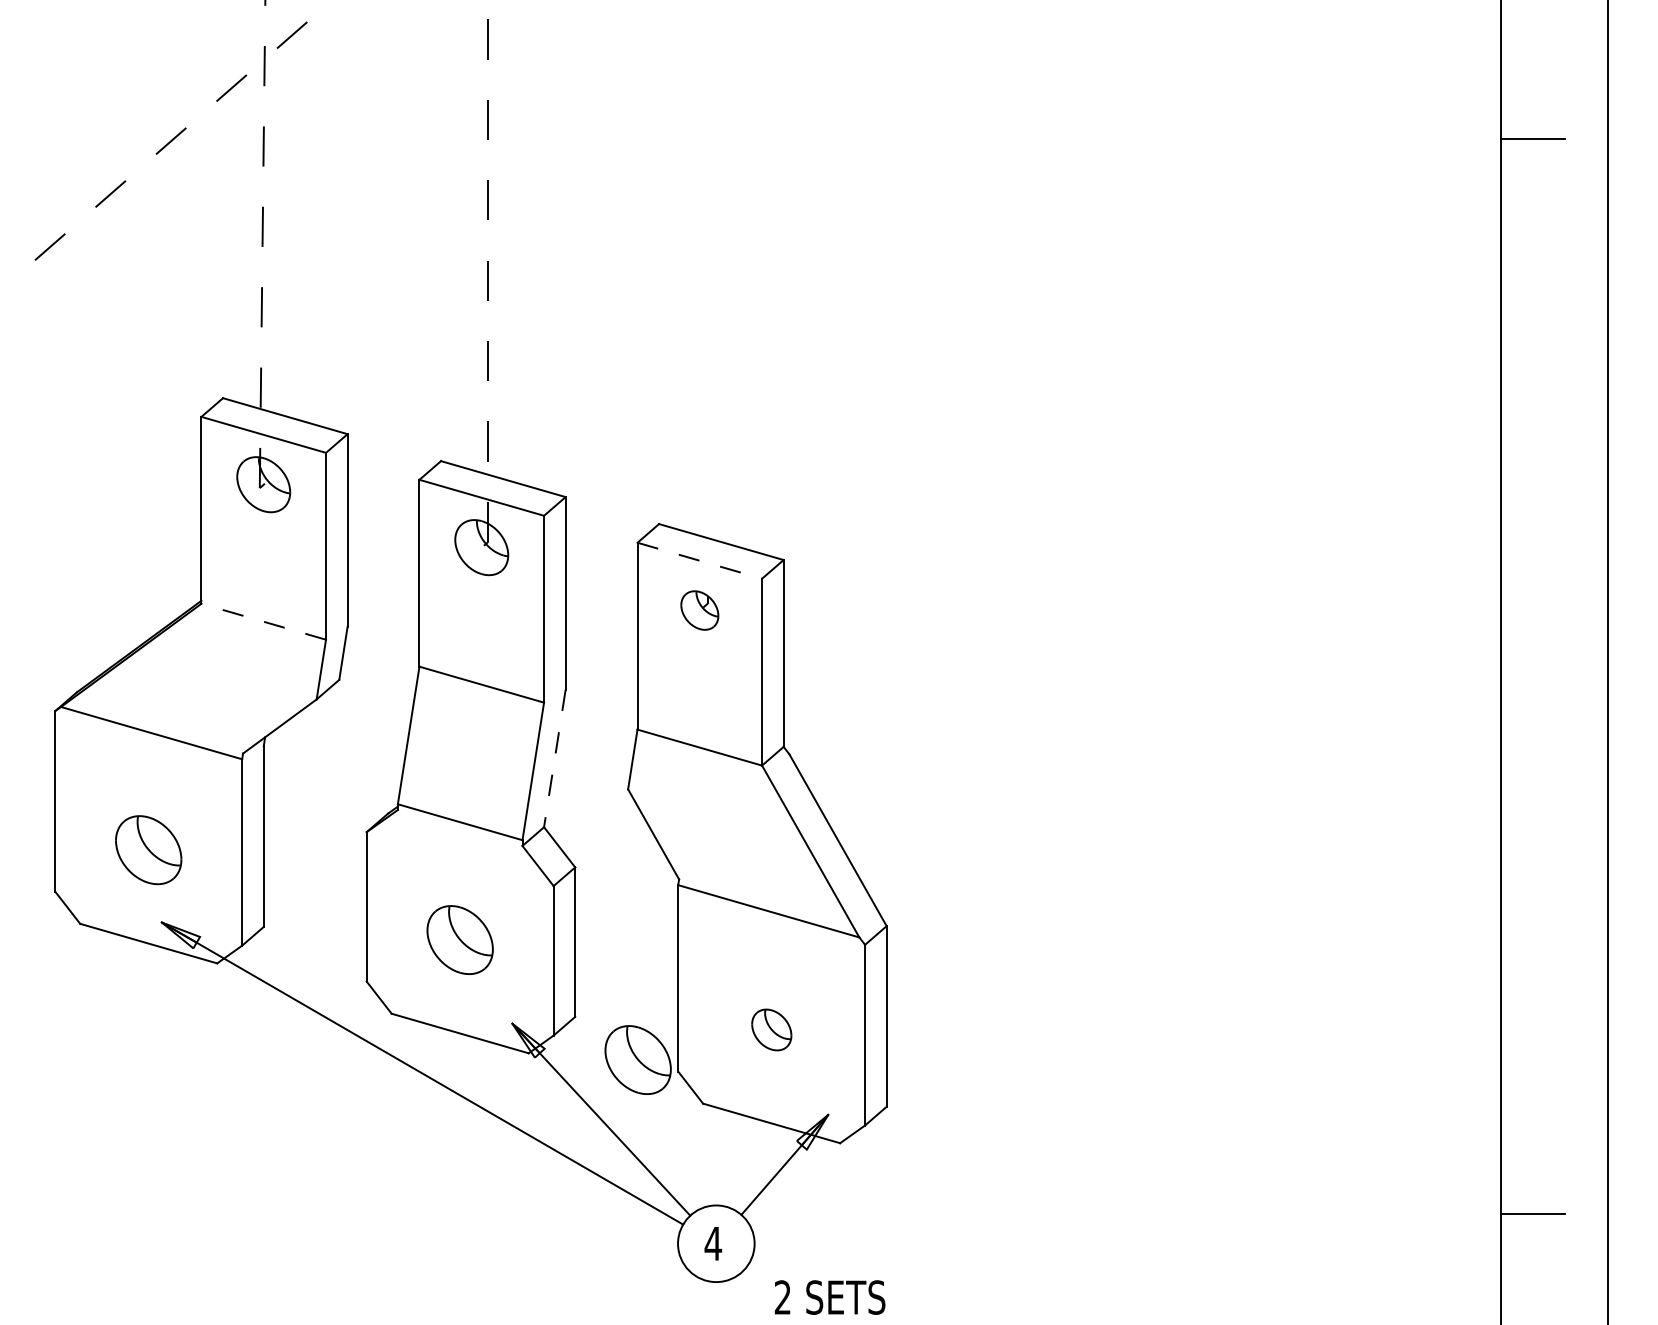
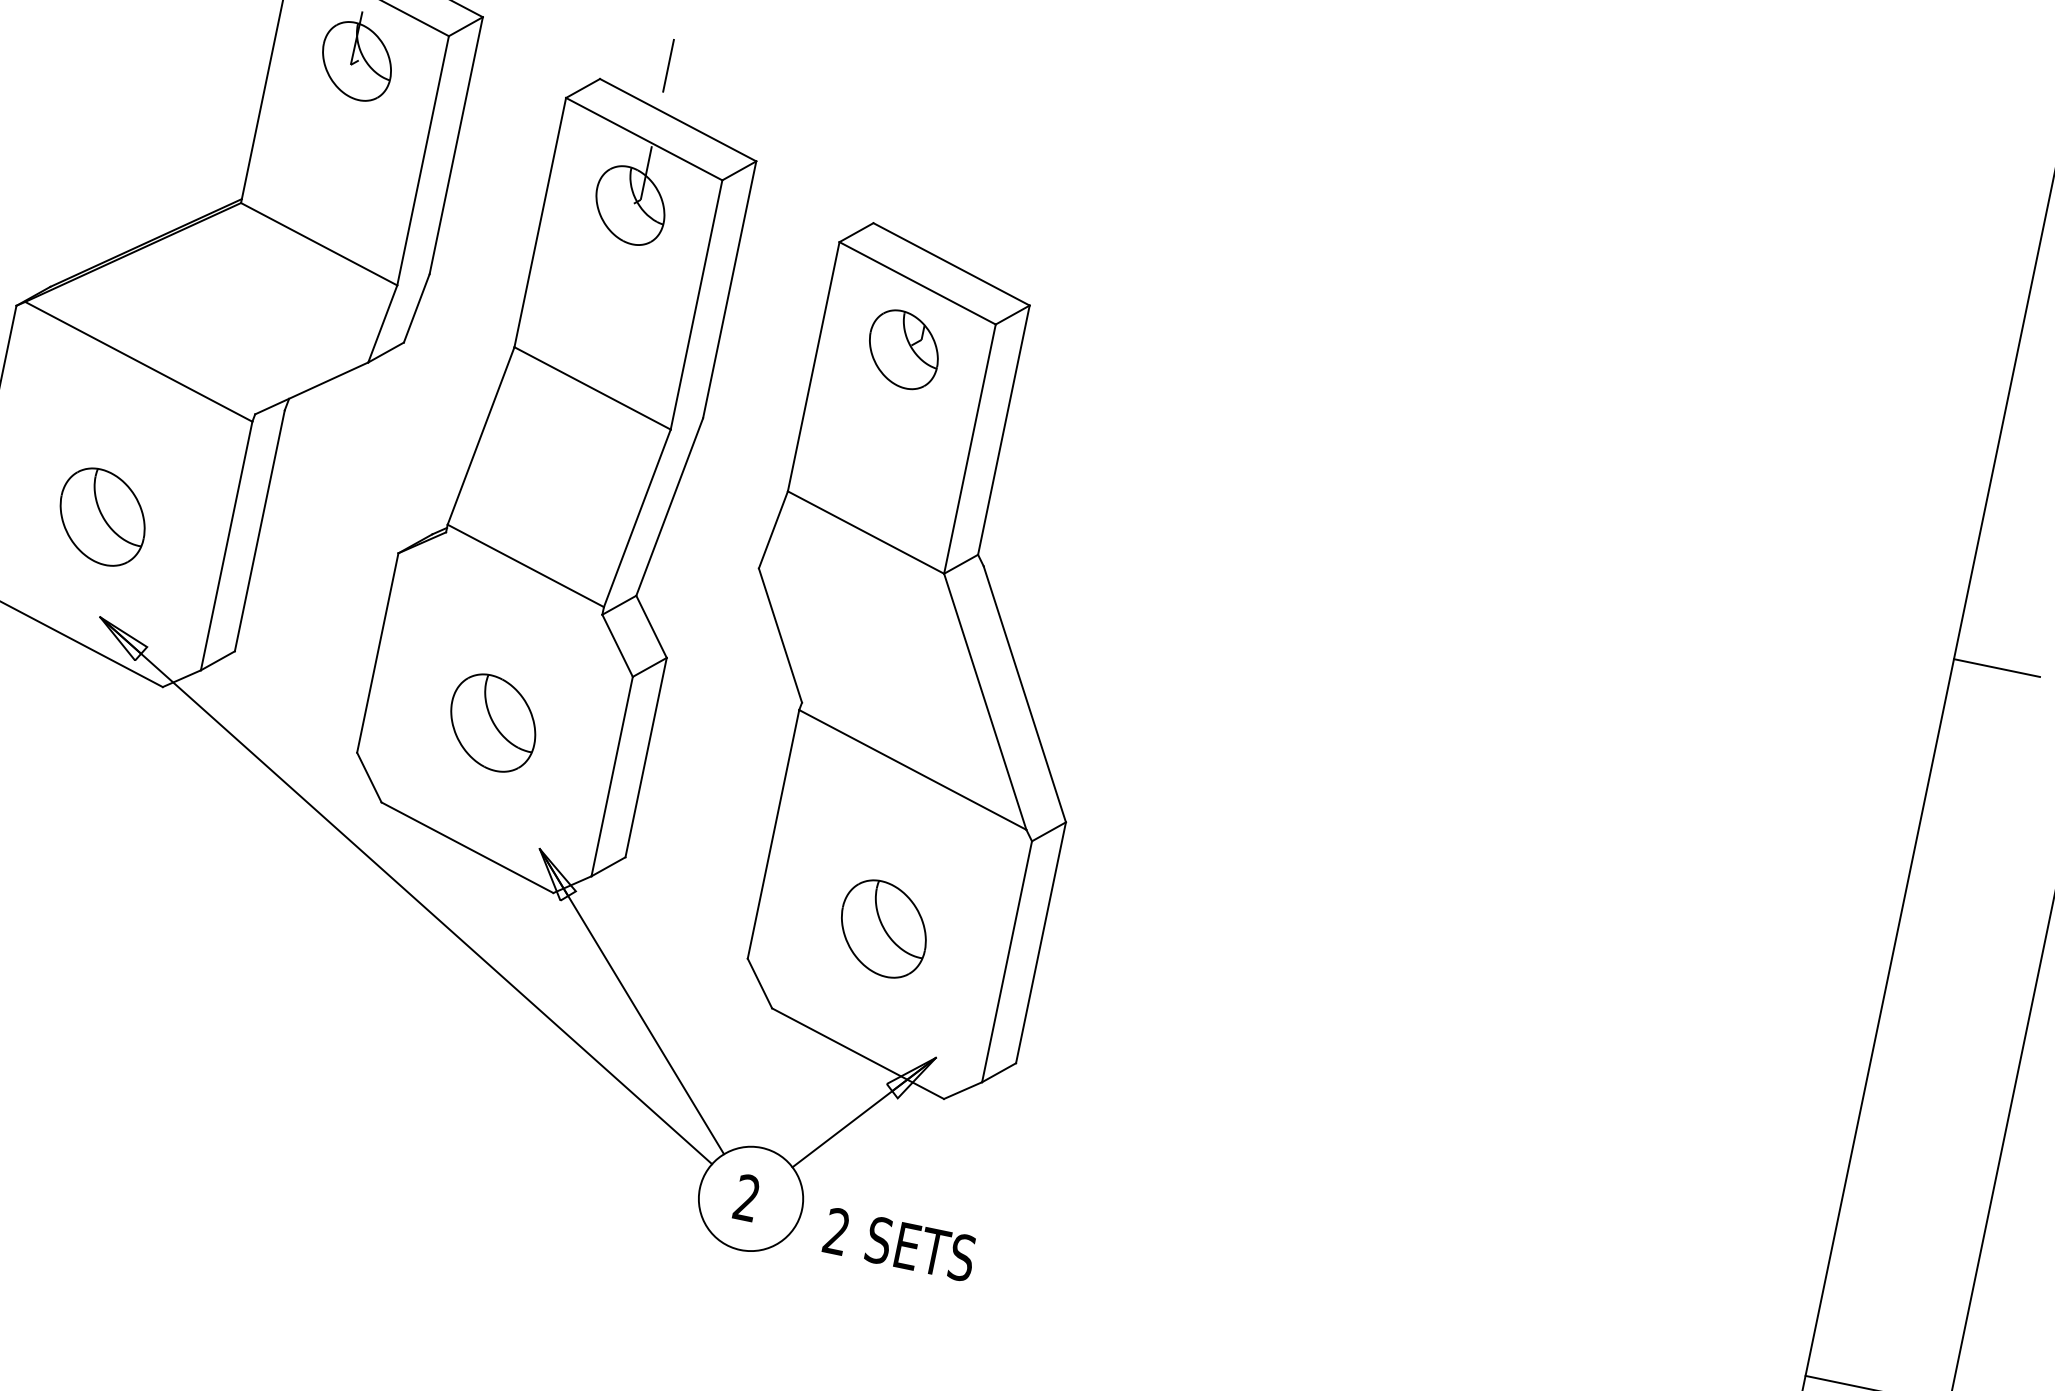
line: (699, 560) -> (917, 282), dashed -> solid
part: (699, 610) -> (903, 349), size x1.43
line: (263, 621) -> (318, 243), dashed -> solid
line: (1532, 676) -> (1996, 667), added
line: (554, 758) -> (669, 506), dashed -> solid
part: (771, 1029) -> (883, 928), size x1.67
part: (637, 1059) -> (696, 931), removed
text: (713, 1243) -> (747, 1197), 4 -> 2
text: (829, 1297) -> (899, 1244), moved

